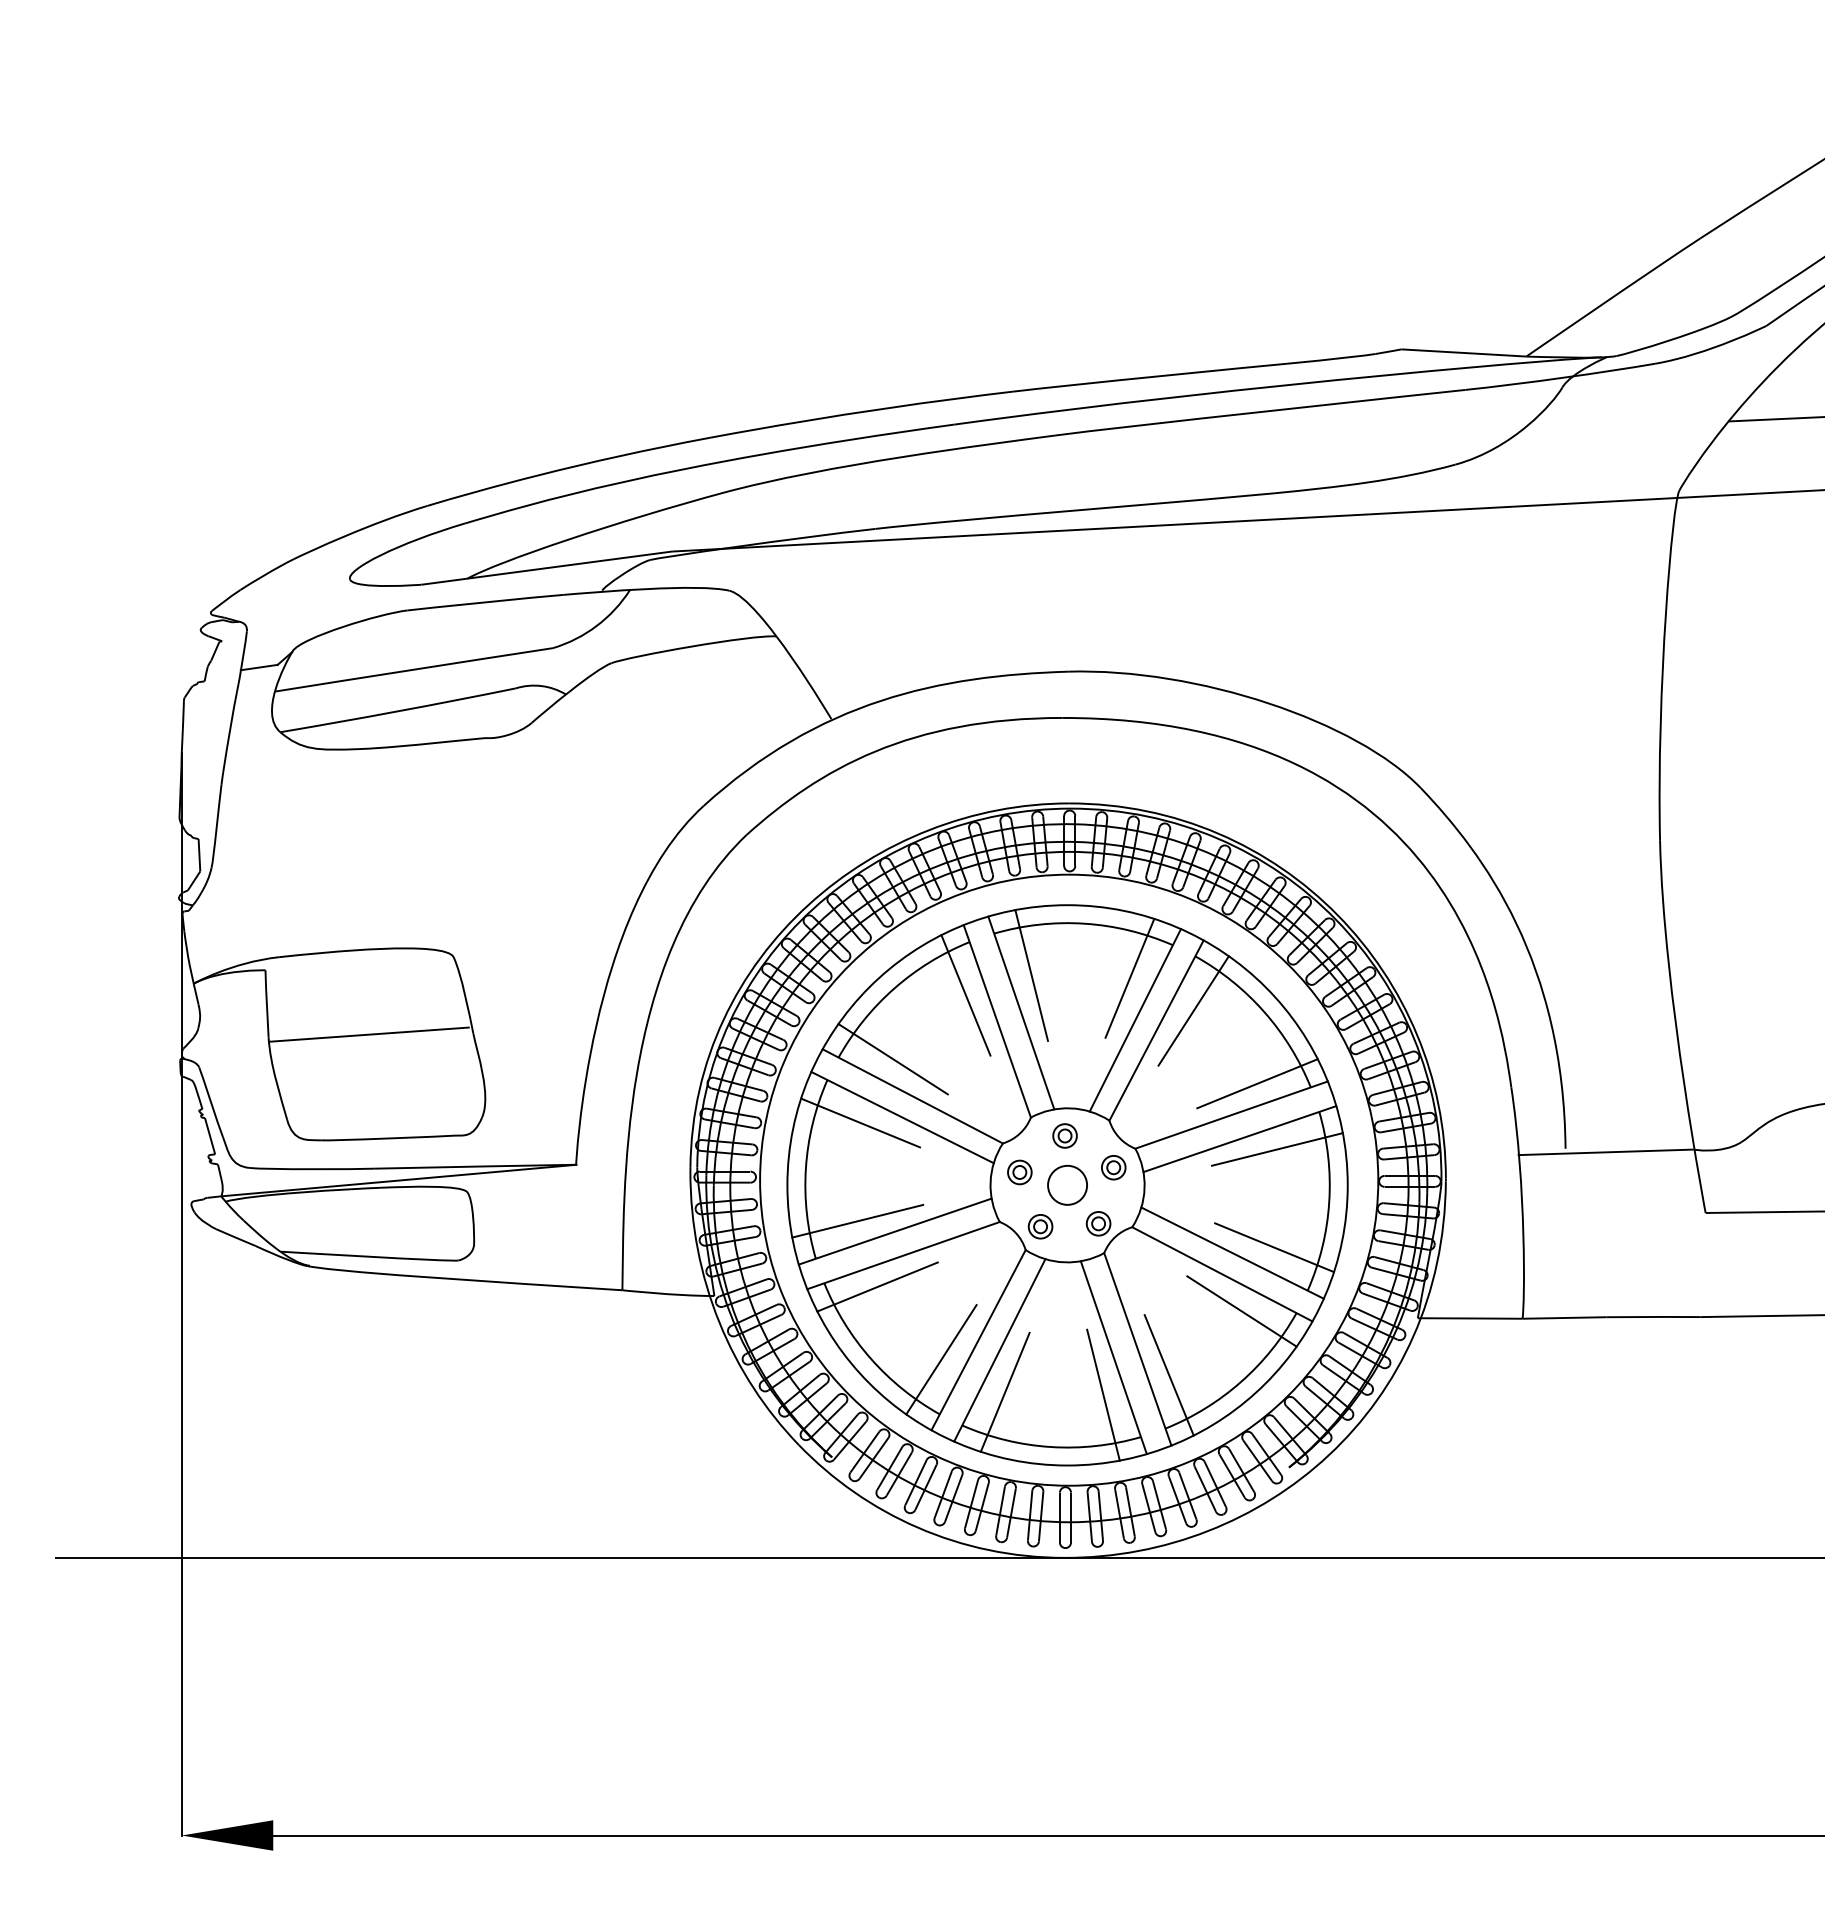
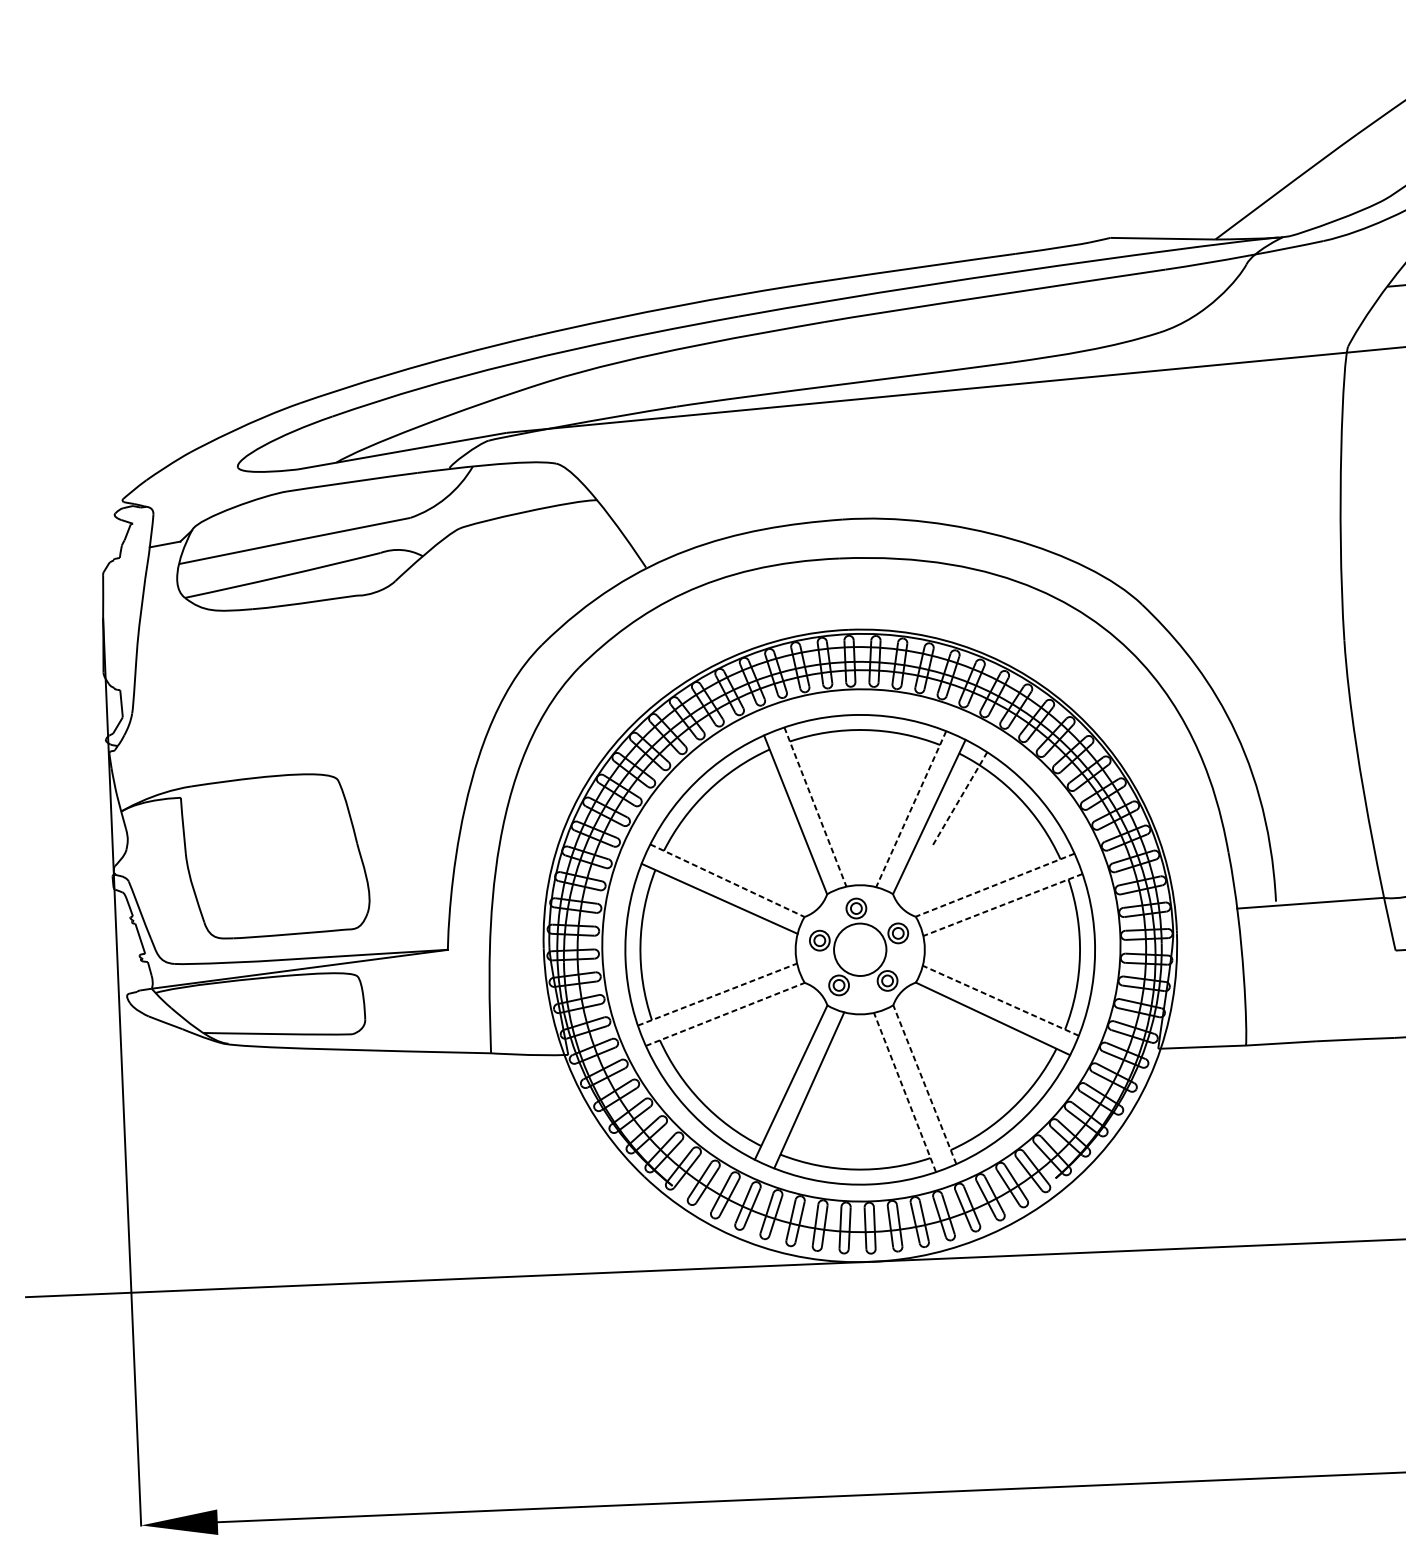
line: (1031, 975) -> (822, 775), removed
line: (1129, 977) -> (904, 773), removed
line: (965, 995) -> (768, 794), removed
line: (1193, 1011) -> (959, 799), solid -> dashed
line: (1021, 1013) -> (815, 807), solid -> dashed
line: (1135, 1020) -> (911, 809), solid -> dashed
line: (368, 1034) -> (269, 847), removed
line: (892, 1059) -> (709, 850), removed
line: (1257, 1083) -> (1015, 857), removed
line: (912, 1096) -> (727, 880), solid -> dashed
line: (1231, 1115) -> (995, 885), solid -> dashed
line: (860, 1122) -> (684, 904), removed
line: (1239, 1139) -> (1002, 905), solid -> dashed
line: (1276, 1149) -> (1033, 912), removed
circle: (1067, 1184) -> (860, 949), size x1.6
line: (857, 1220) -> (685, 986), removed
line: (895, 1231) -> (717, 994), solid -> dashed
line: (1274, 1247) -> (1035, 994), removed
line: (1232, 1253) -> (1000, 1001), solid -> dashed
line: (903, 1255) -> (725, 1014), solid -> dashed
line: (877, 1286) -> (704, 1041), removed
line: (1241, 1311) -> (1010, 1049), removed
line: (1137, 1349) -> (924, 1084), solid -> dashed
line: (1113, 1357) -> (904, 1092), solid -> dashed
line: (941, 1359) -> (760, 1100), removed
line: (1168, 1375) -> (951, 1105), removed
line: (1004, 1391) -> (814, 1124), removed
line: (1103, 1394) -> (897, 1123), removed

